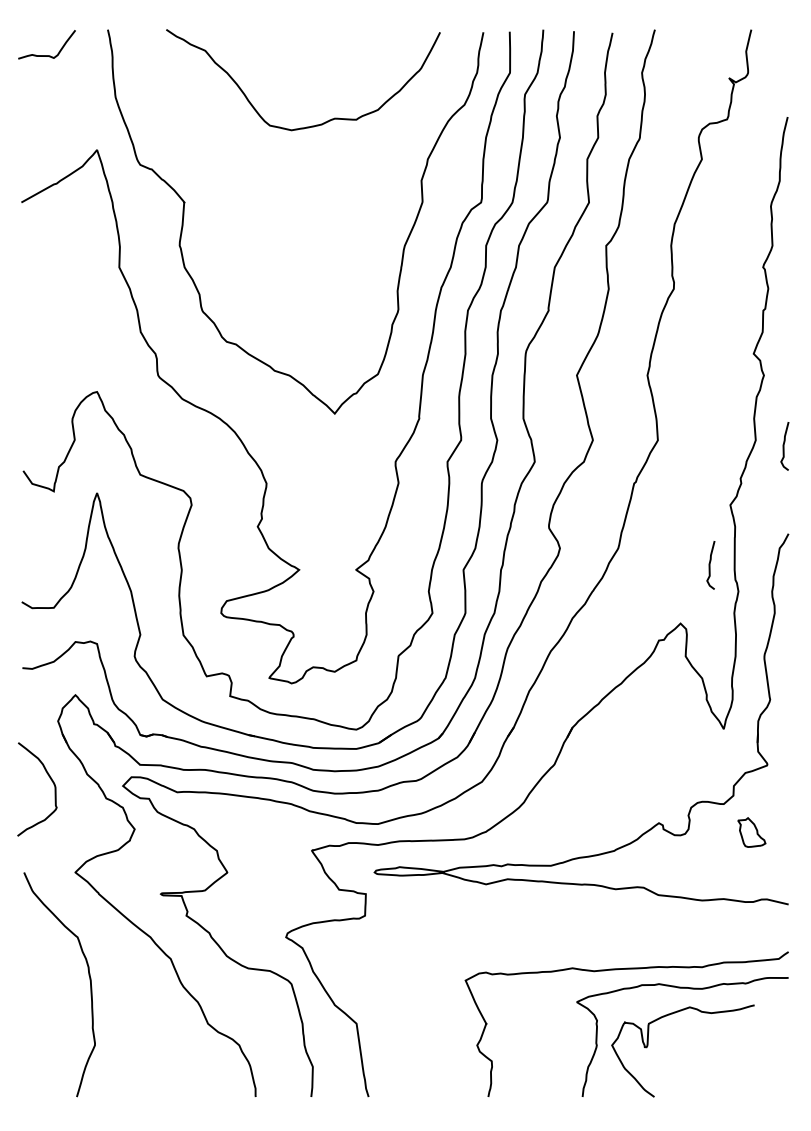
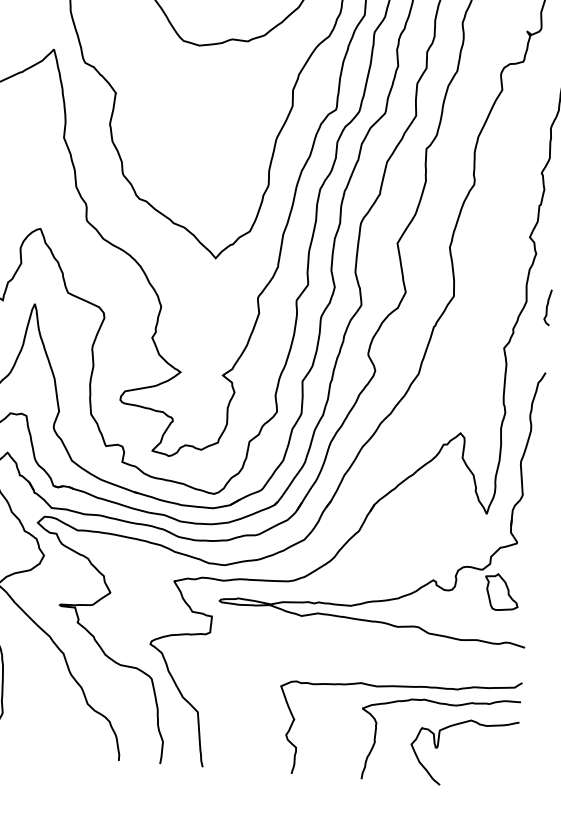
curve: (710, 565) -> (486, 391), removed
part: (751, 832) -> (501, 592), size x1.67
curve: (648, 1046) -> (438, 747), moved

